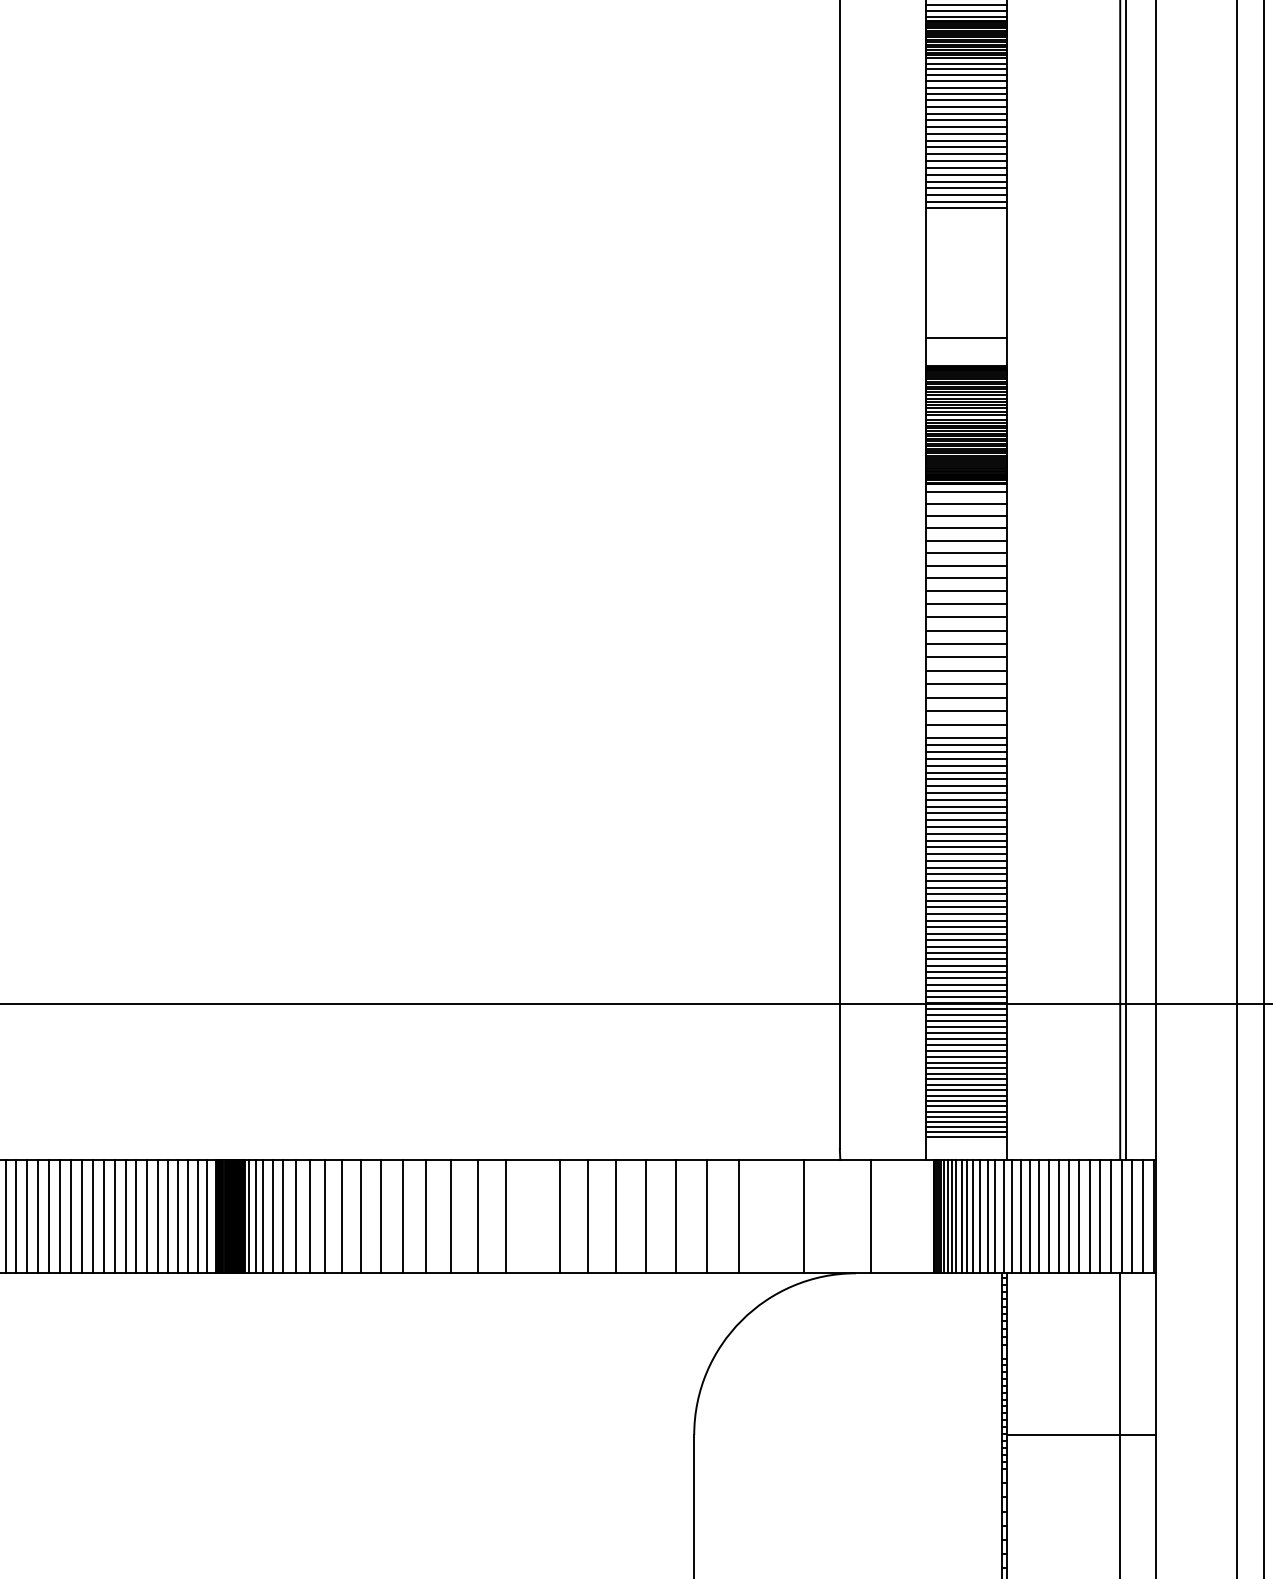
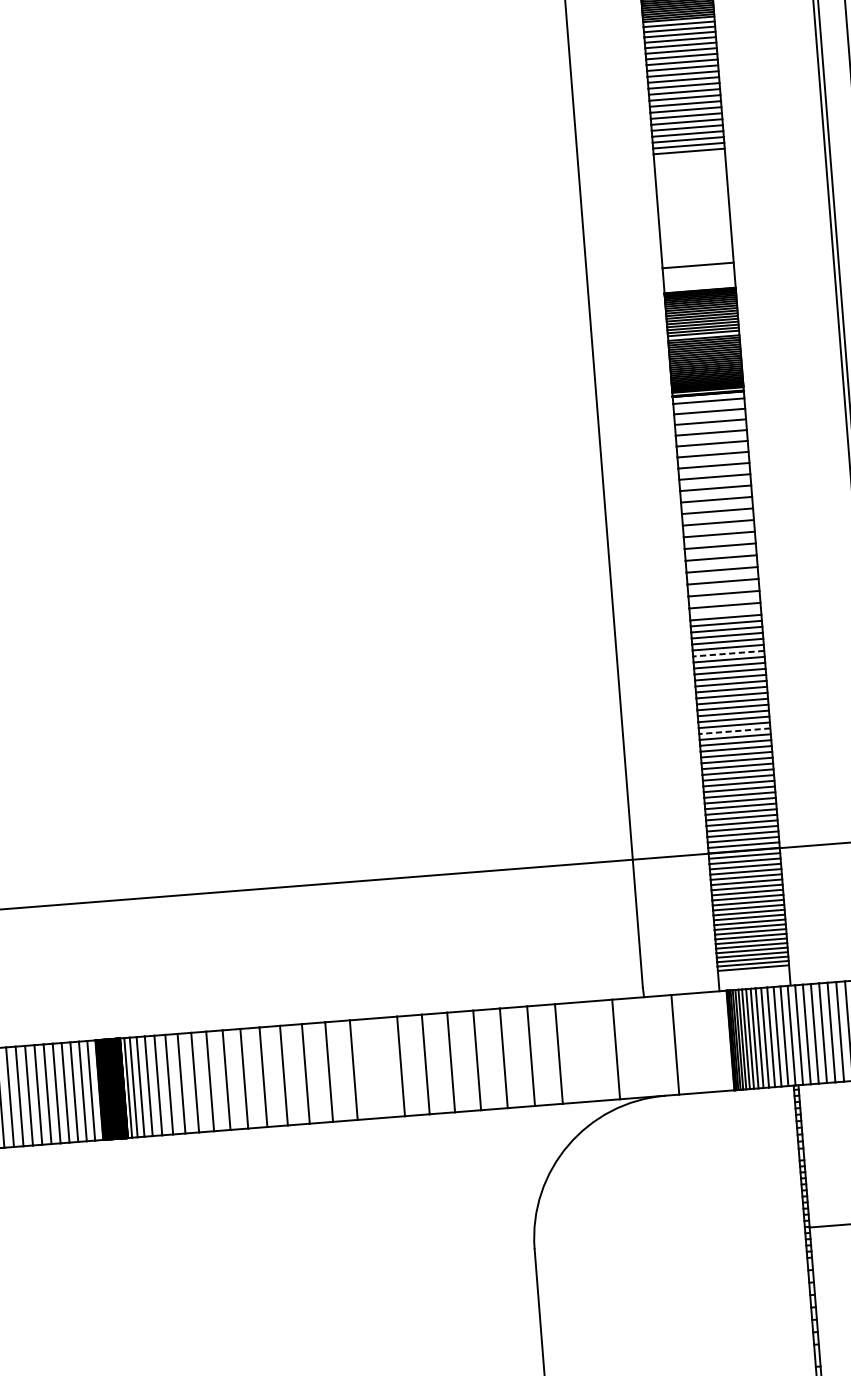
line: (966, 779) -> (728, 653), solid -> dashed
line: (966, 867) -> (734, 731), solid -> dashed

